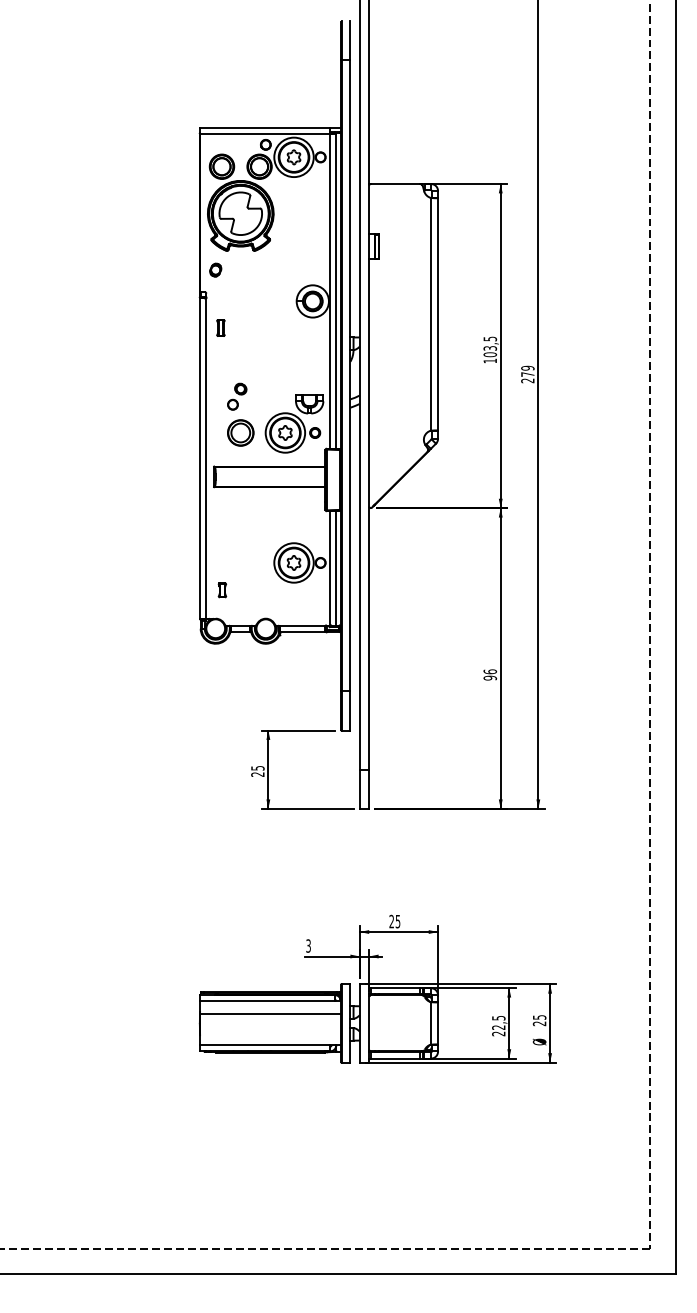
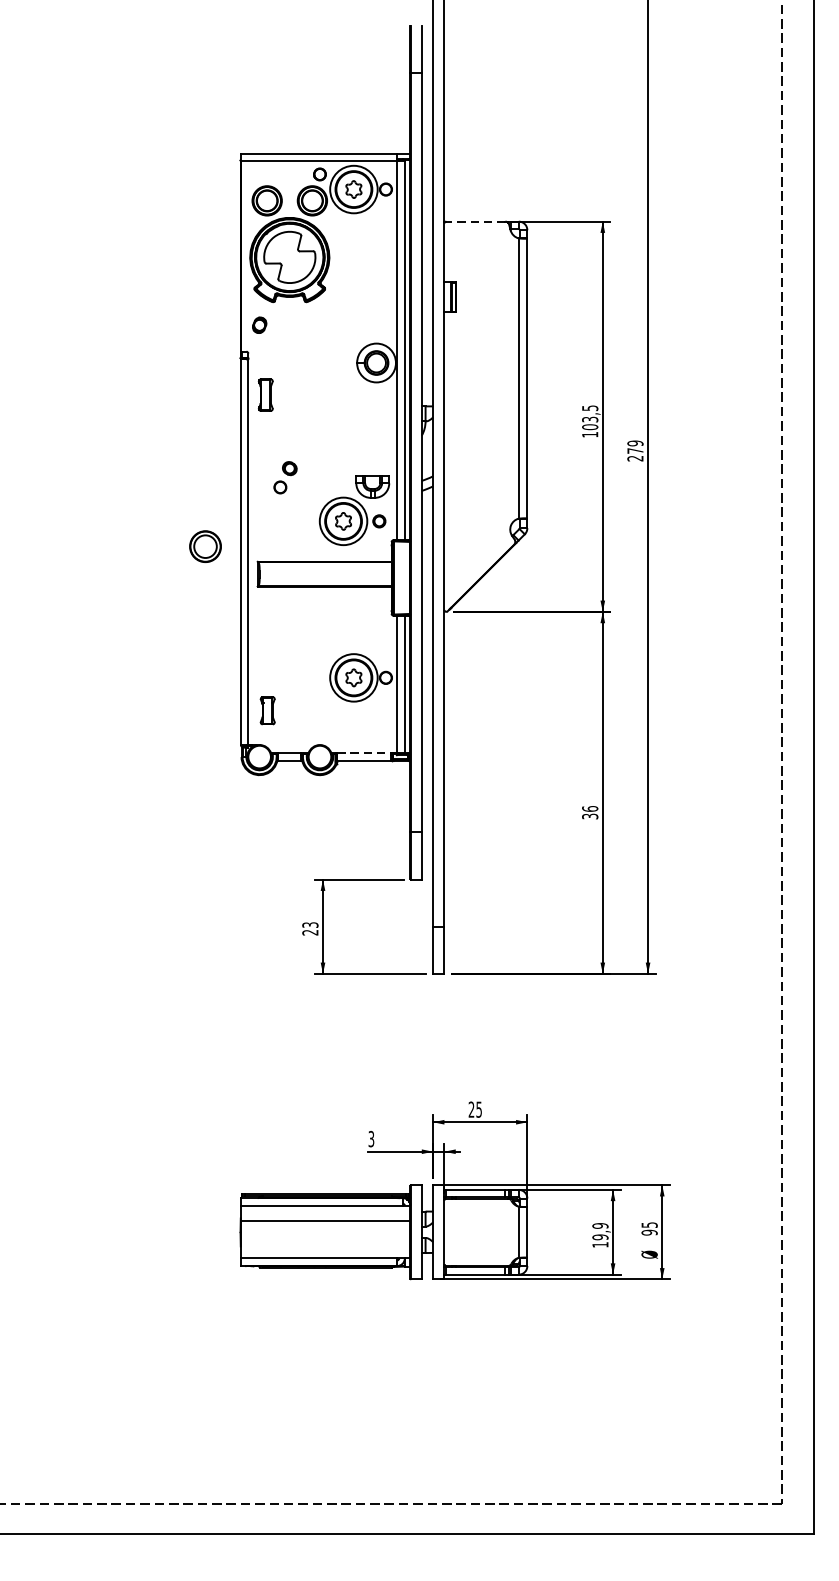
line: (395, 184) -> (476, 222), solid -> dashed
part: (220, 327) -> (265, 394), size x1.6
part: (240, 432) -> (205, 546), moved
part: (222, 590) -> (267, 711), size x1.6
line: (303, 625) -> (365, 753), solid -> dashed
text: (489, 677) -> (589, 815), 96 -> 36
text: (257, 768) -> (309, 925), 25 -> 23
text: (539, 1023) -> (649, 1232), 25 -> 95
text: (498, 1025) -> (600, 1234), 22,5 -> 19,9

